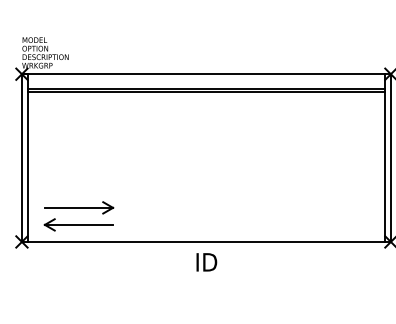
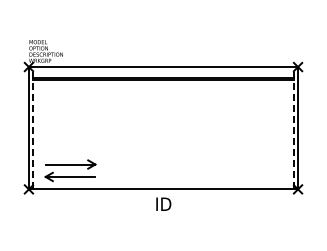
line: (28, 157) -> (33, 127), solid -> dashed
line: (384, 157) -> (293, 127), solid -> dashed

